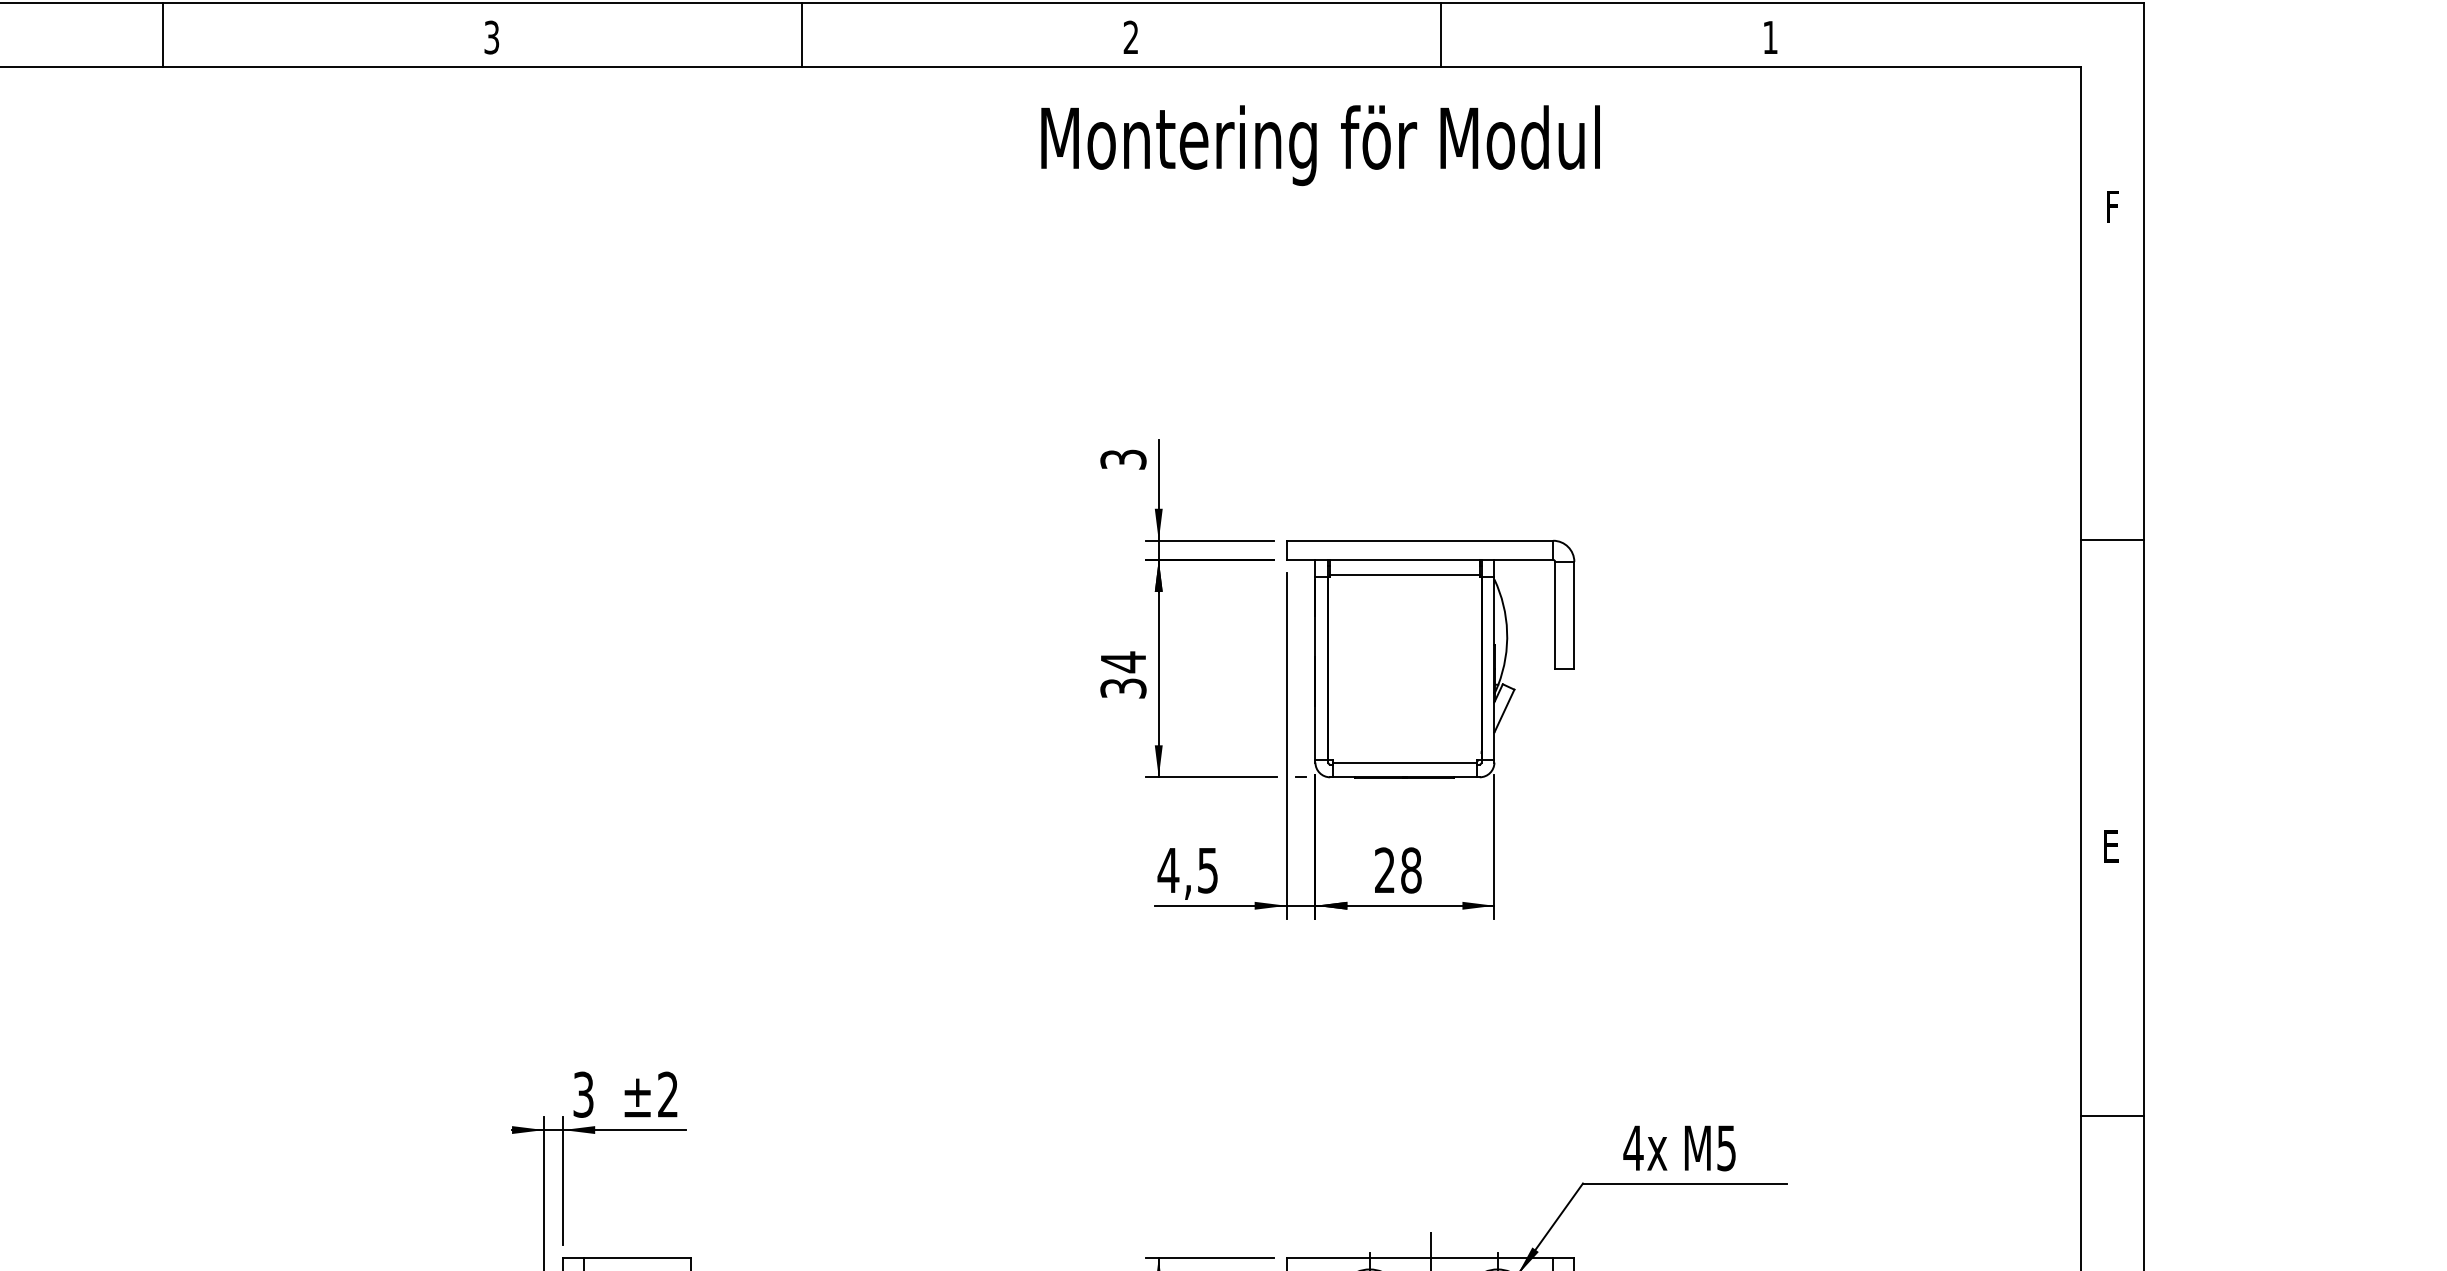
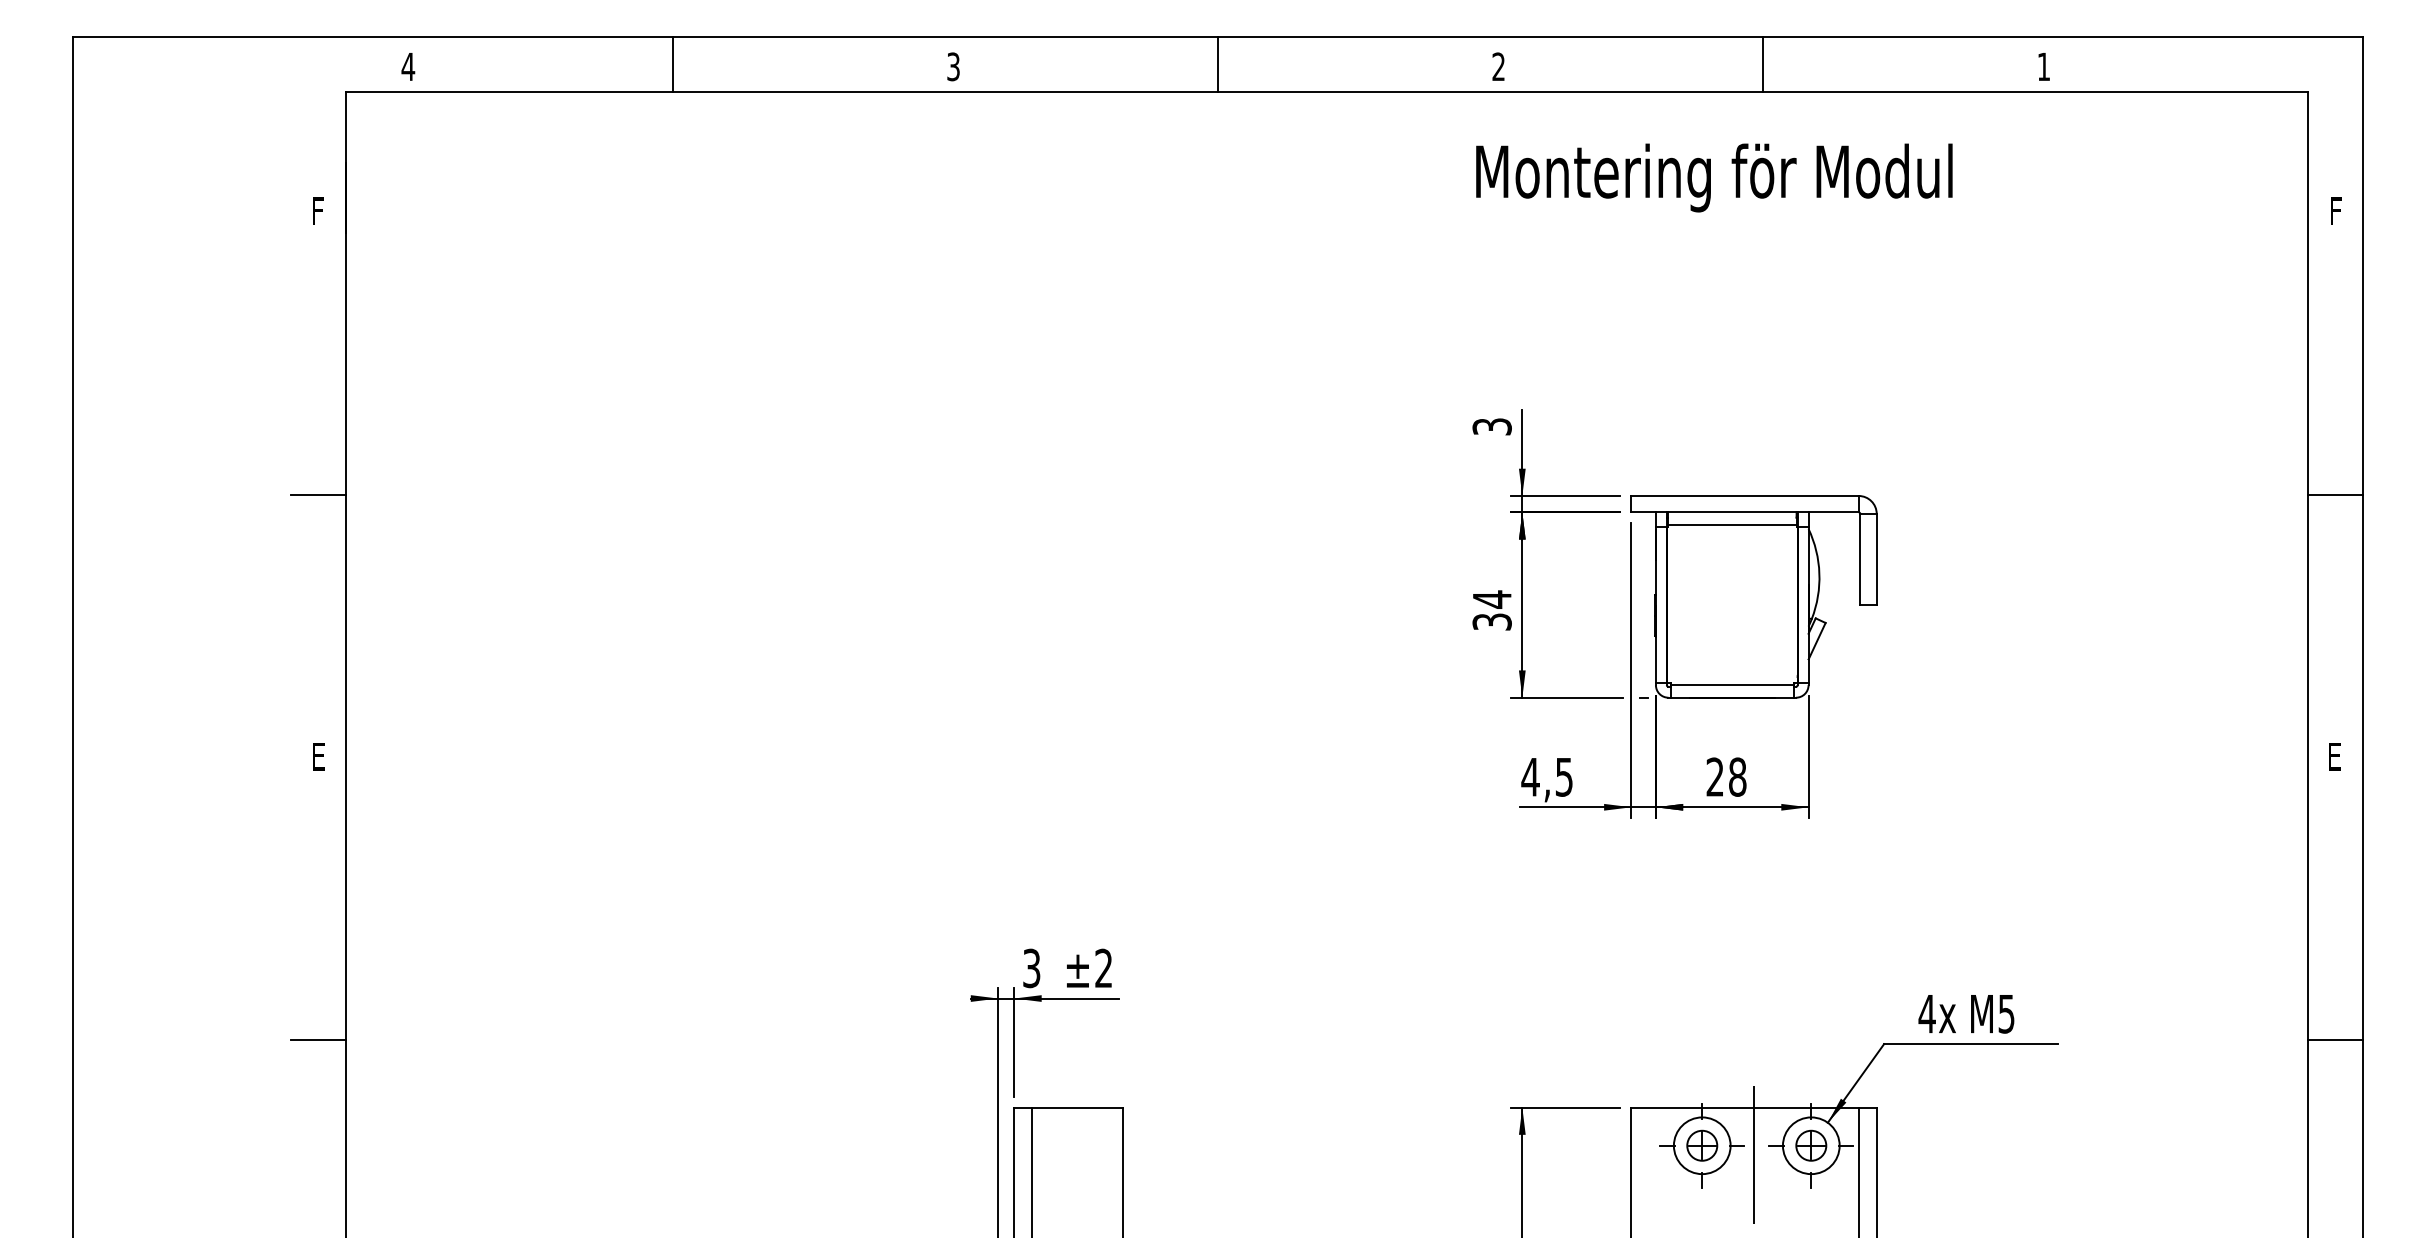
text: (1320, 145) -> (1714, 177), moved
line: (2112, 1115) -> (2335, 1040), moved

